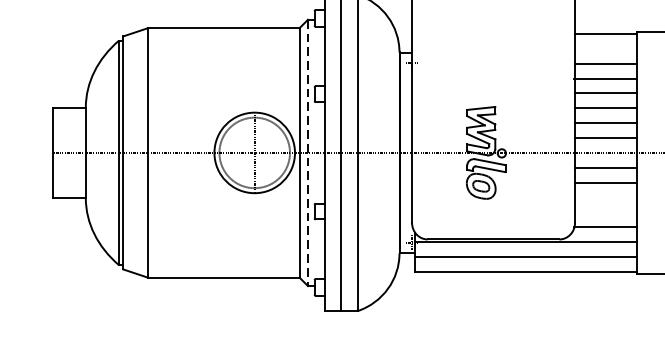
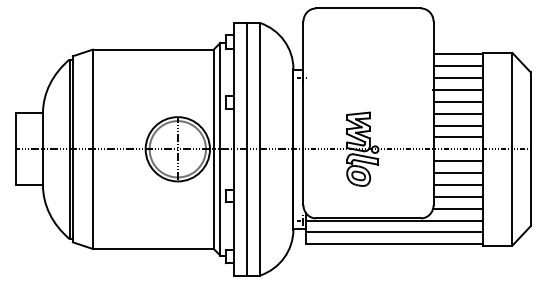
line: (606, 49) -> (458, 66), added
line: (308, 153) -> (220, 149), dashed -> solid
line: (606, 197) -> (458, 184), added
line: (606, 212) -> (458, 196), added

